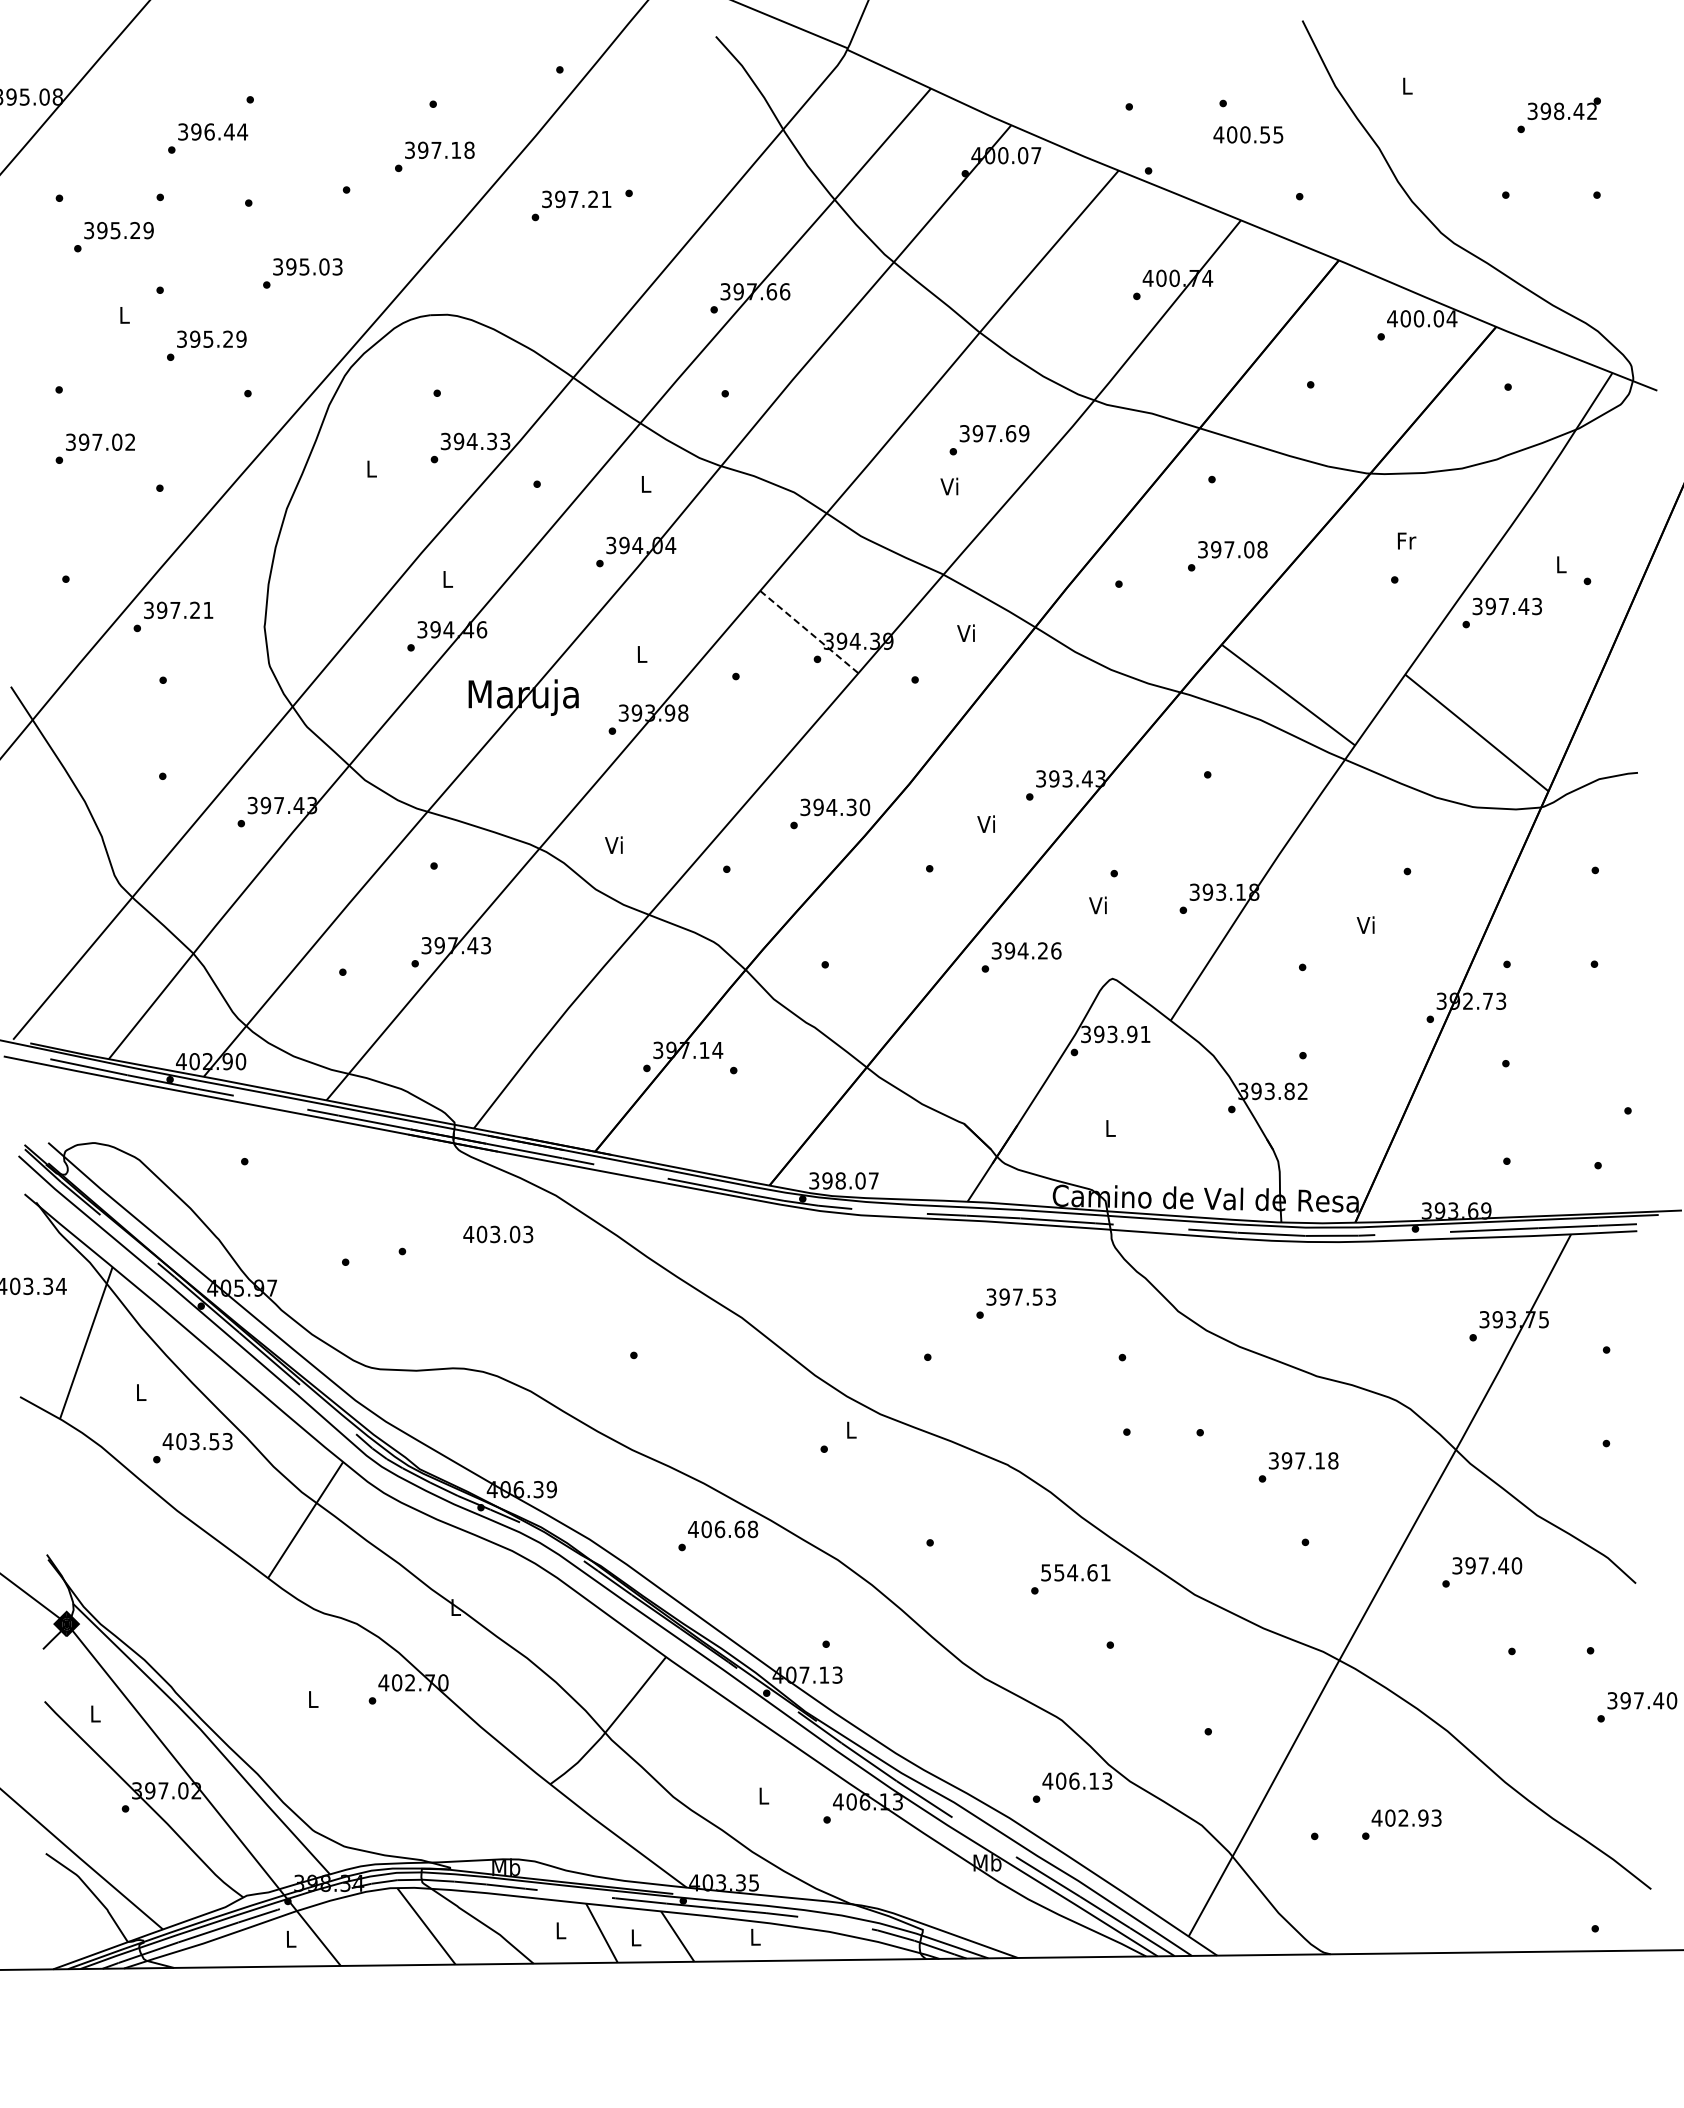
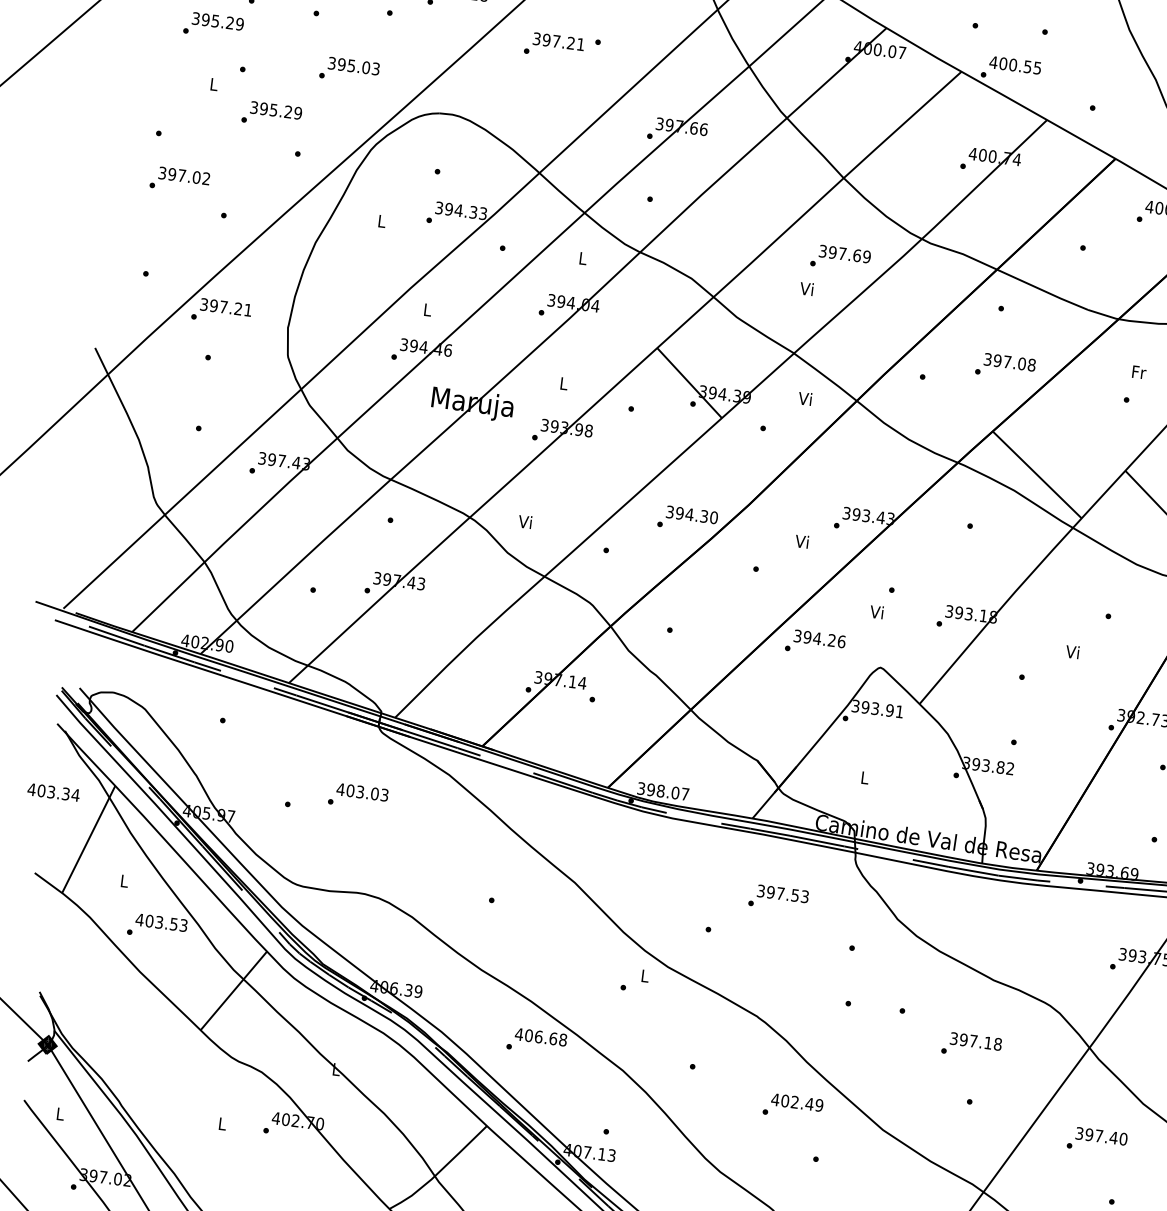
text: (1248, 134) -> (1015, 65), moved
line: (809, 632) -> (689, 383), dashed -> solid
text: (498, 1234) -> (362, 792), moved
text: (1075, 1572) -> (797, 1102), 554.61 -> 402.49

